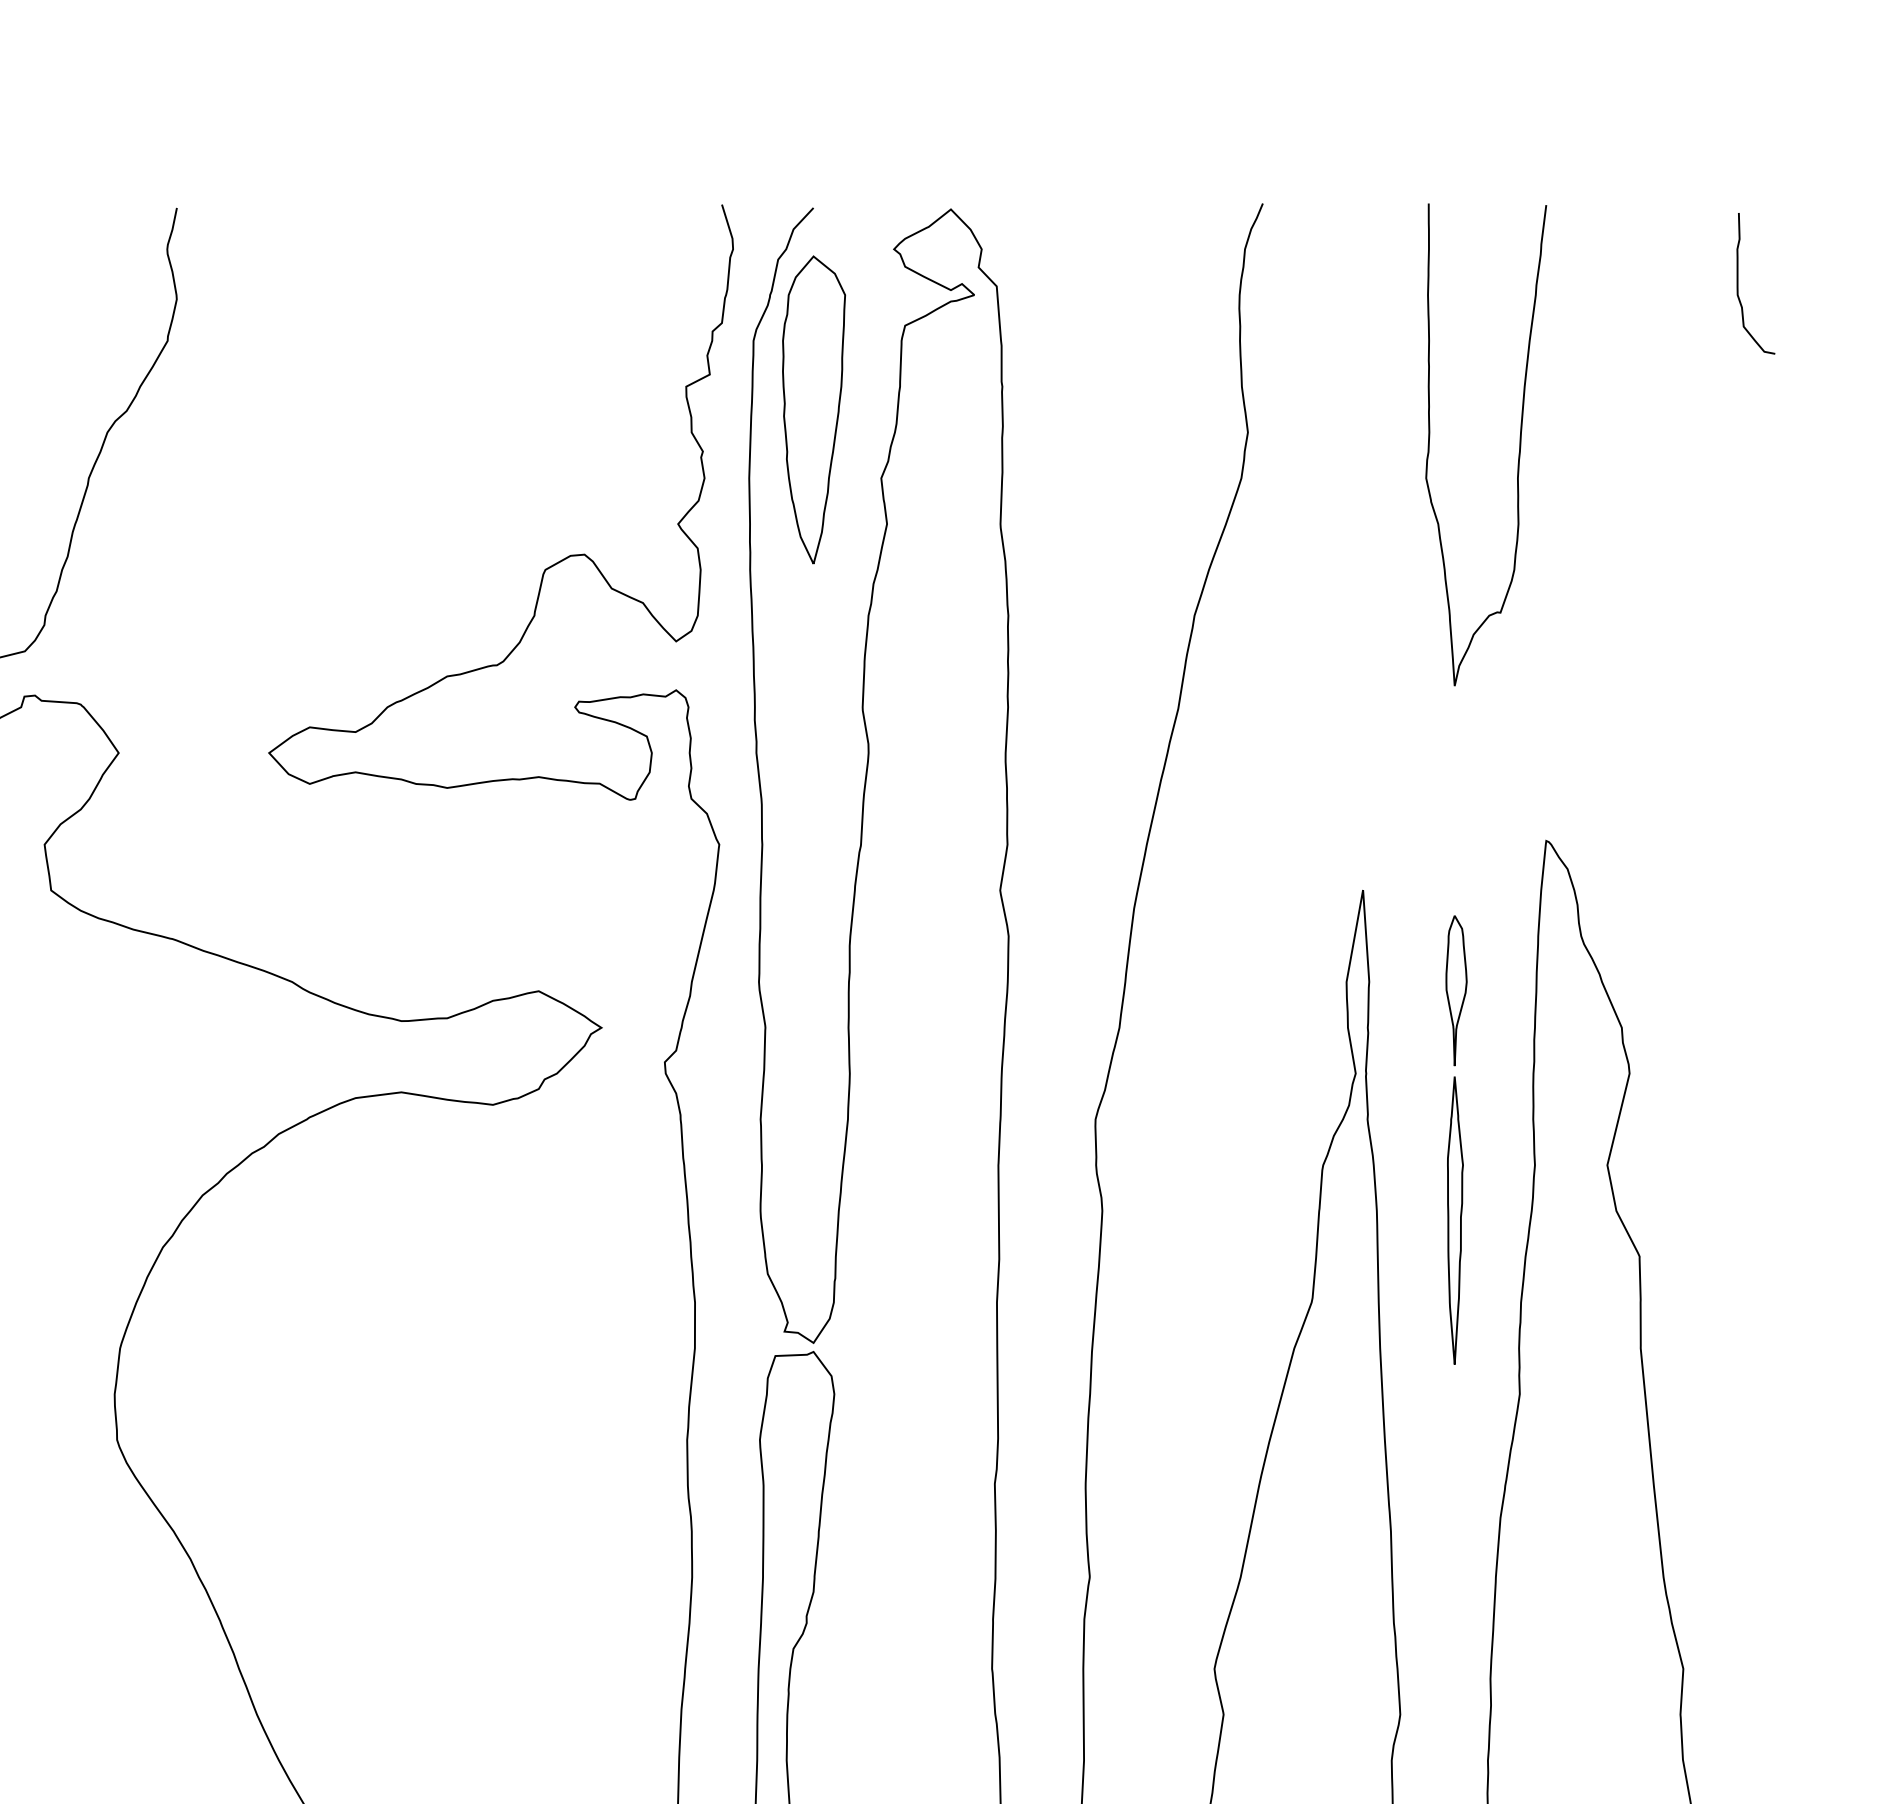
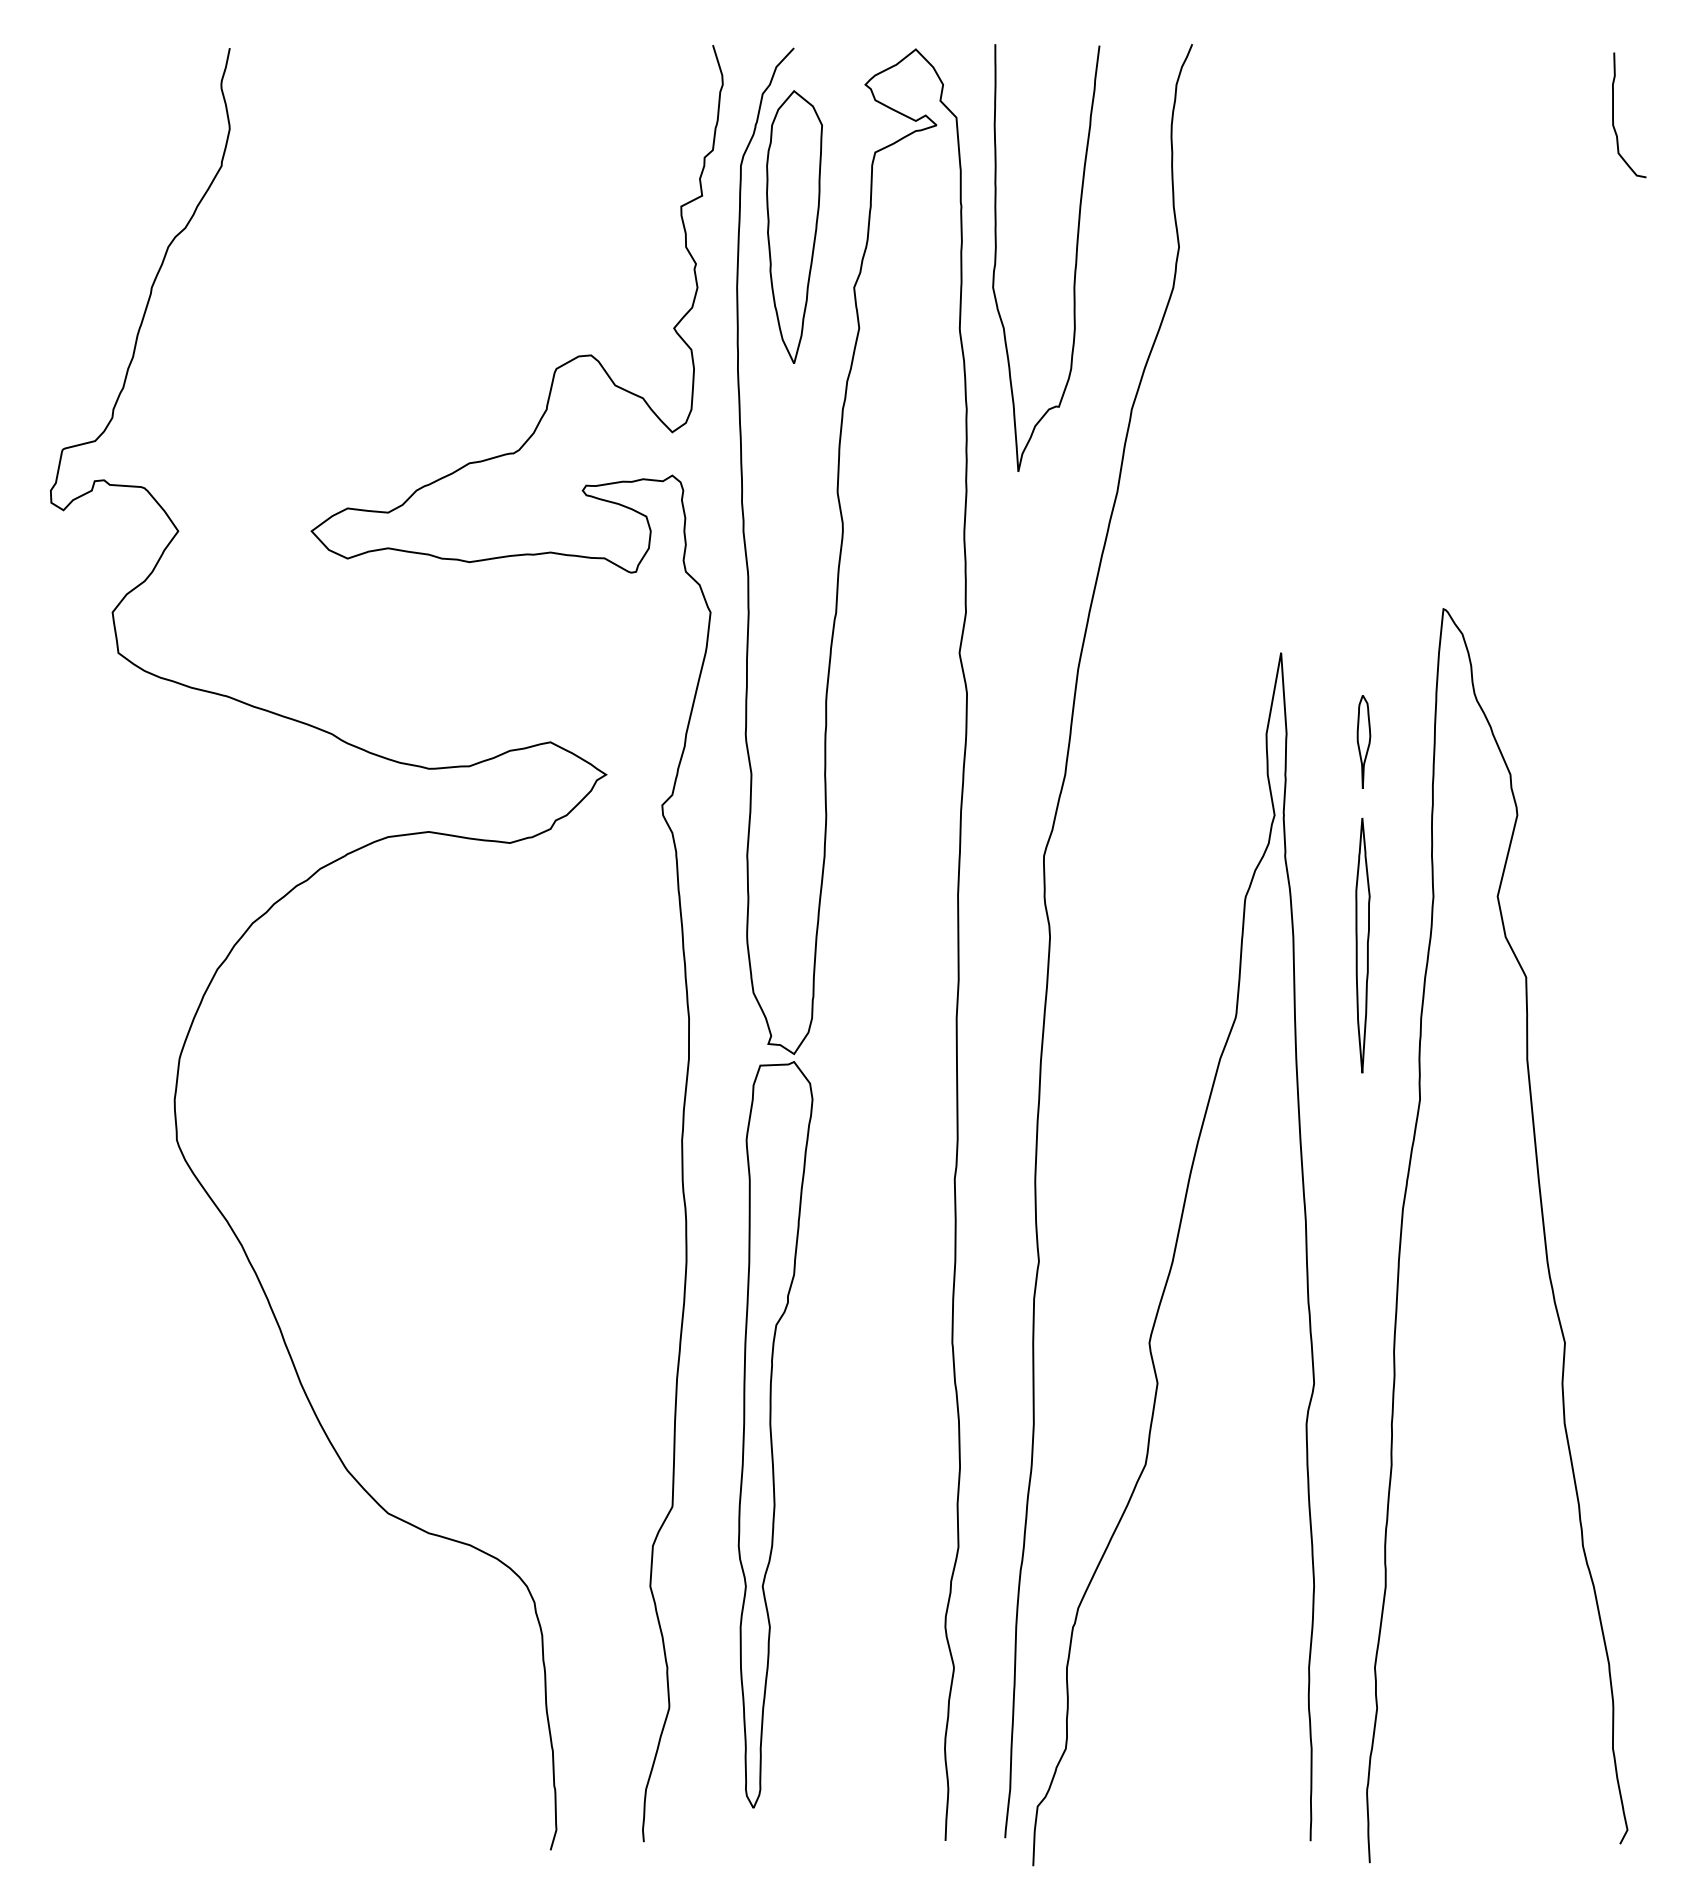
curve: (1519, 444) -> (1075, 257), moved
part: (1456, 990) -> (1363, 741), size x0.7

